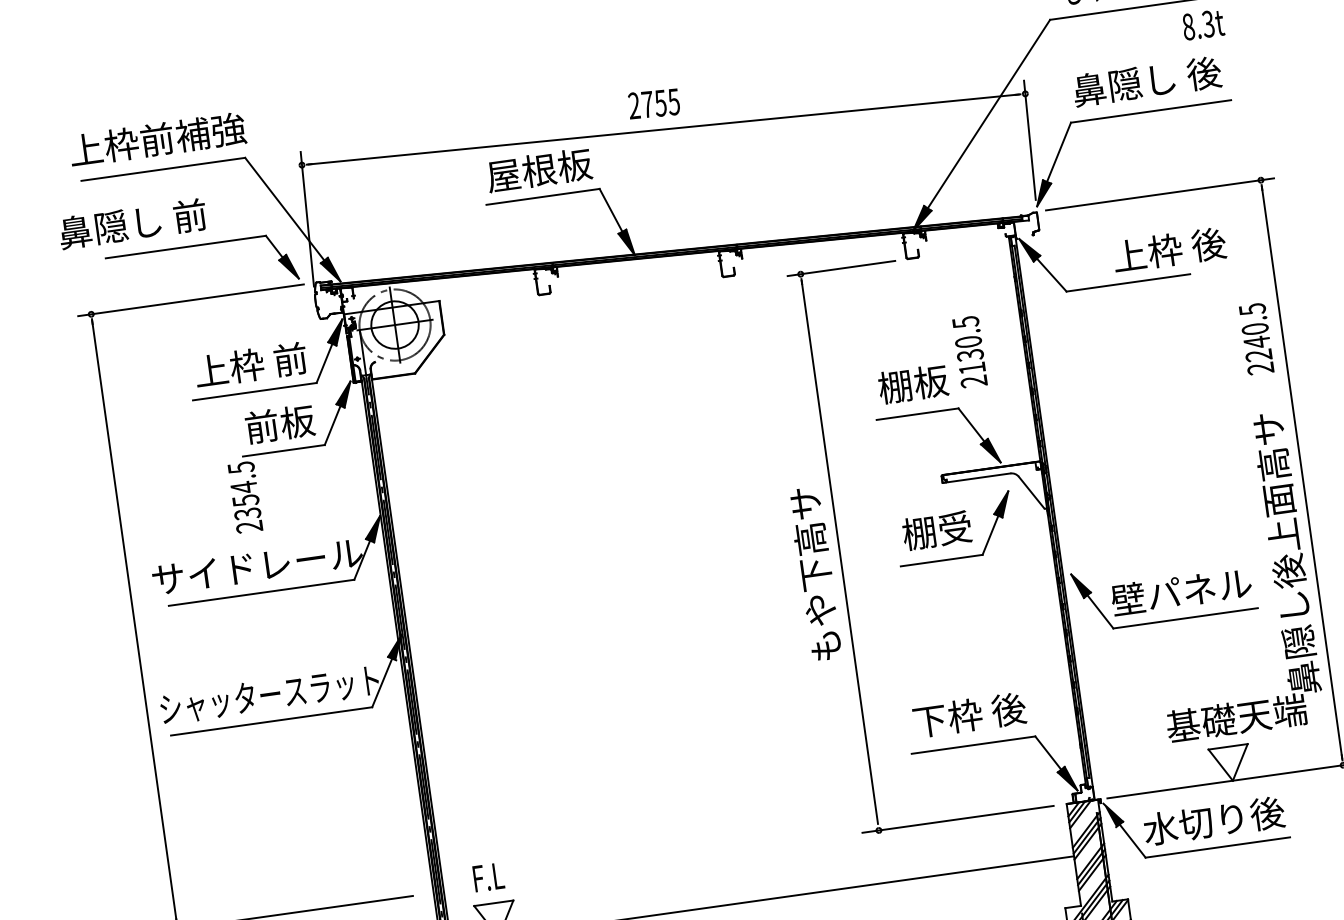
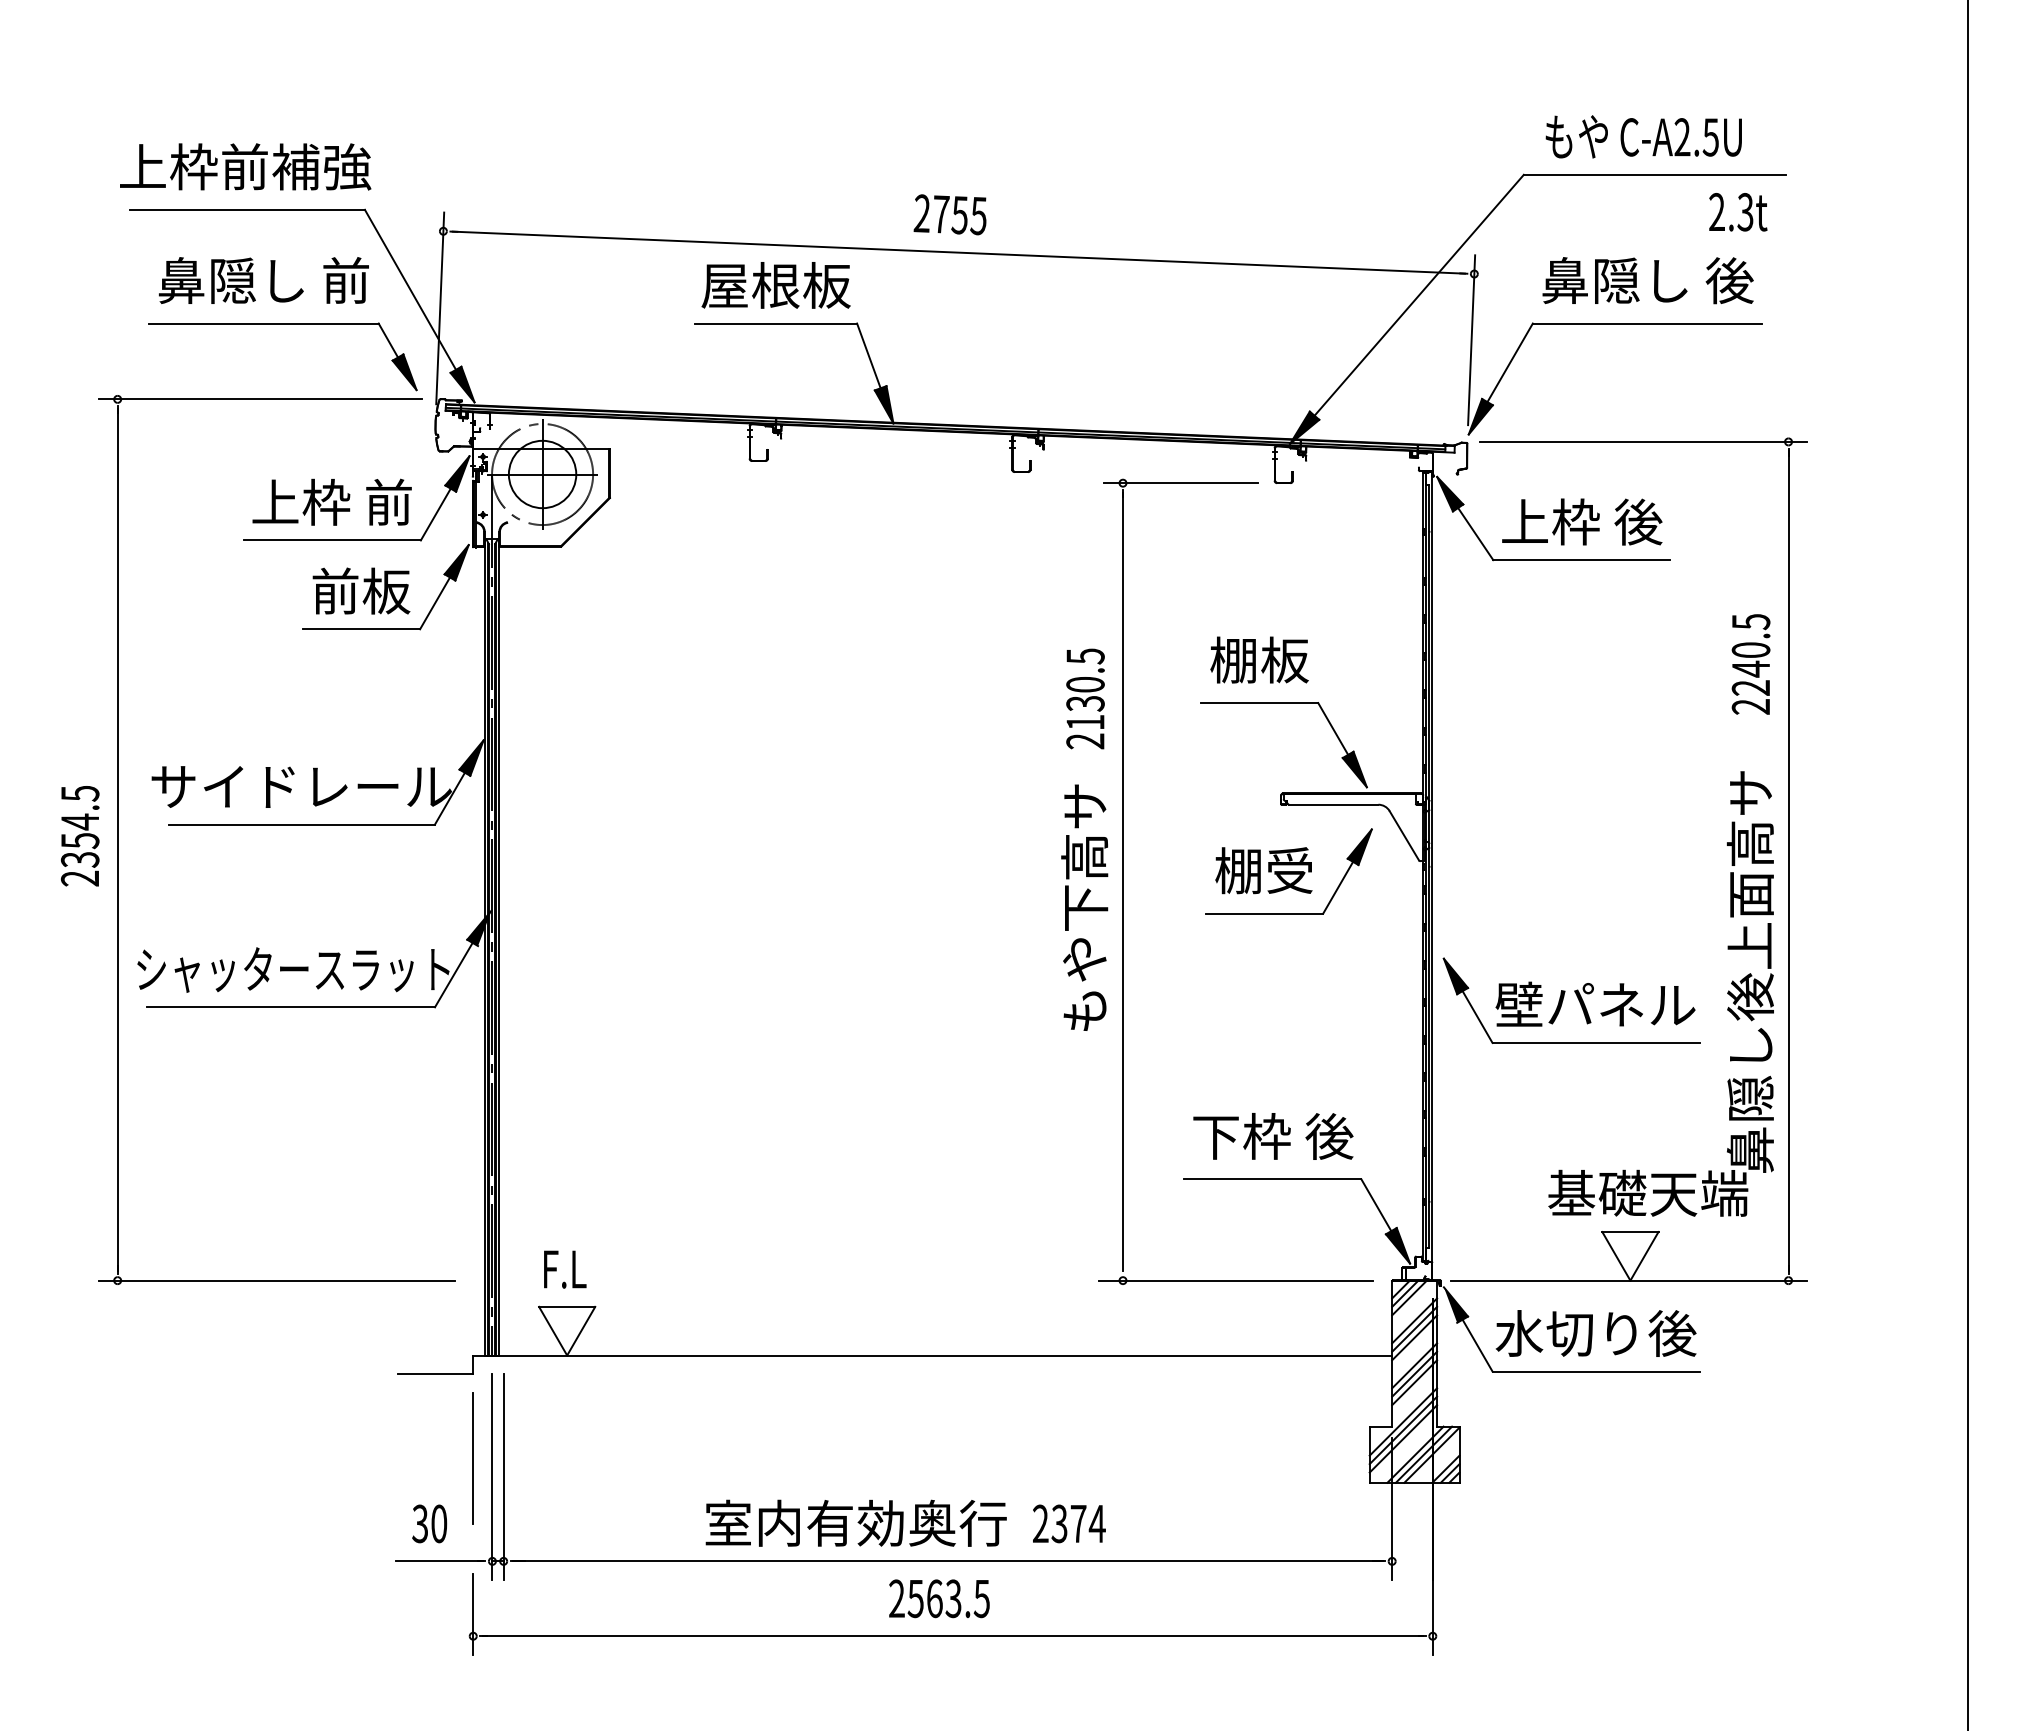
text: (1188, 26) -> (1717, 211), 8.3t -> 2.3t
text: (132, 223) -> (263, 280), moved
text: (1169, 249) -> (1582, 521), moved
text: (969, 351) -> (1085, 698), moved
text: (245, 497) -> (80, 836), moved

